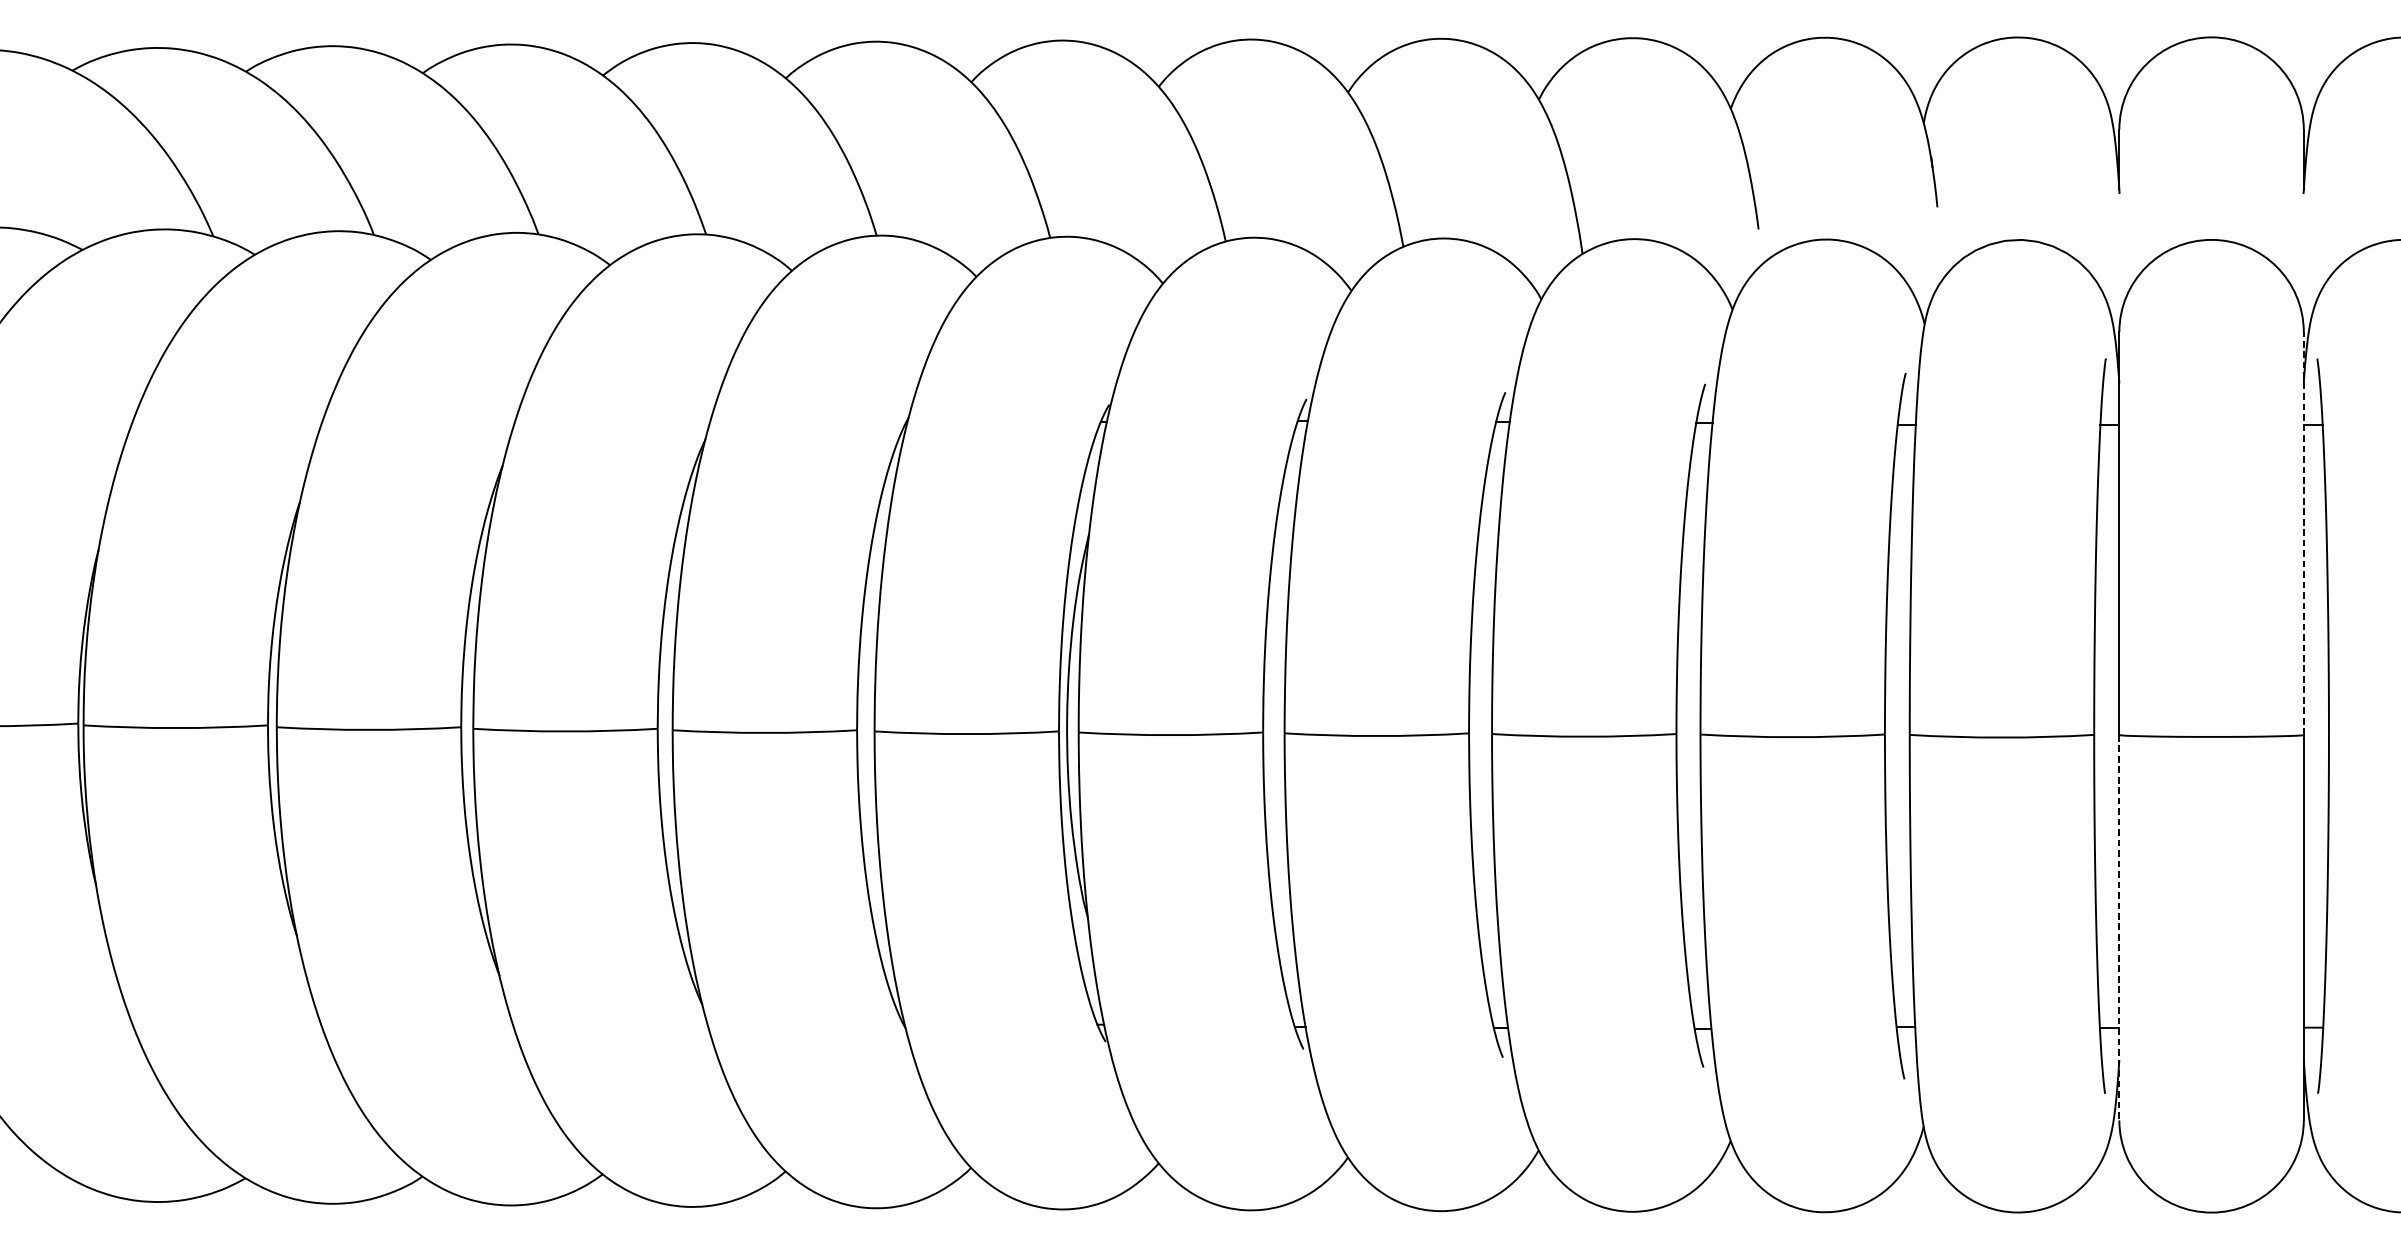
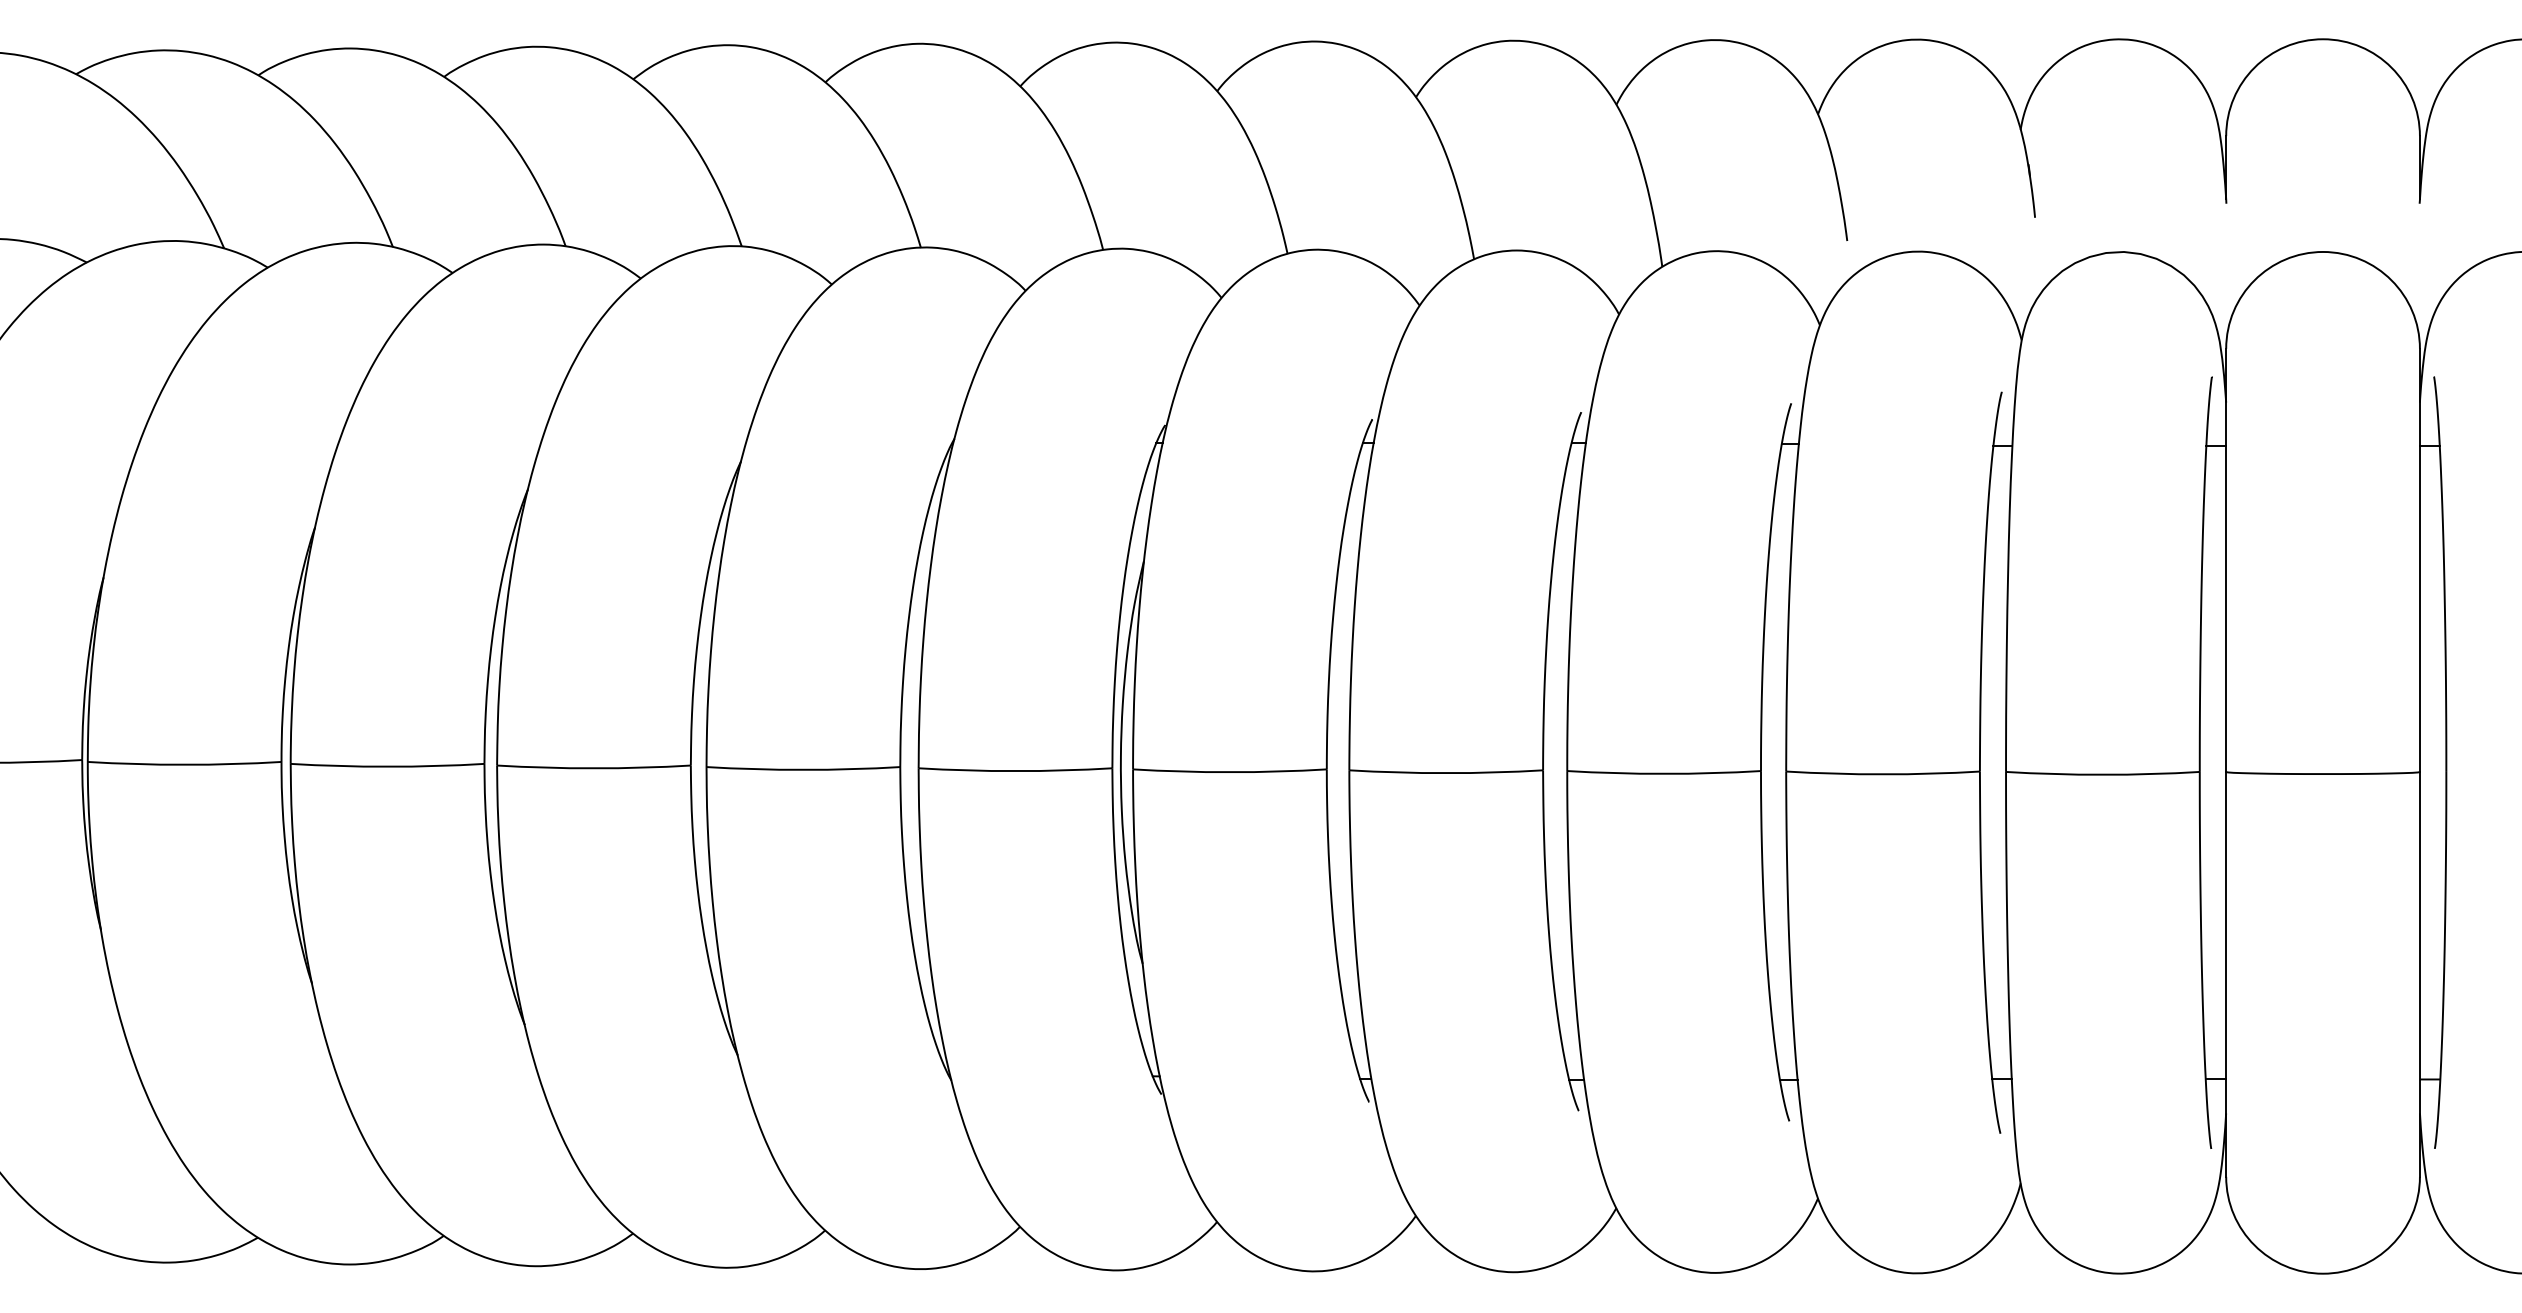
line: (2303, 533) -> (2419, 560), dashed -> solid
line: (2119, 927) -> (2226, 974), dashed -> solid

